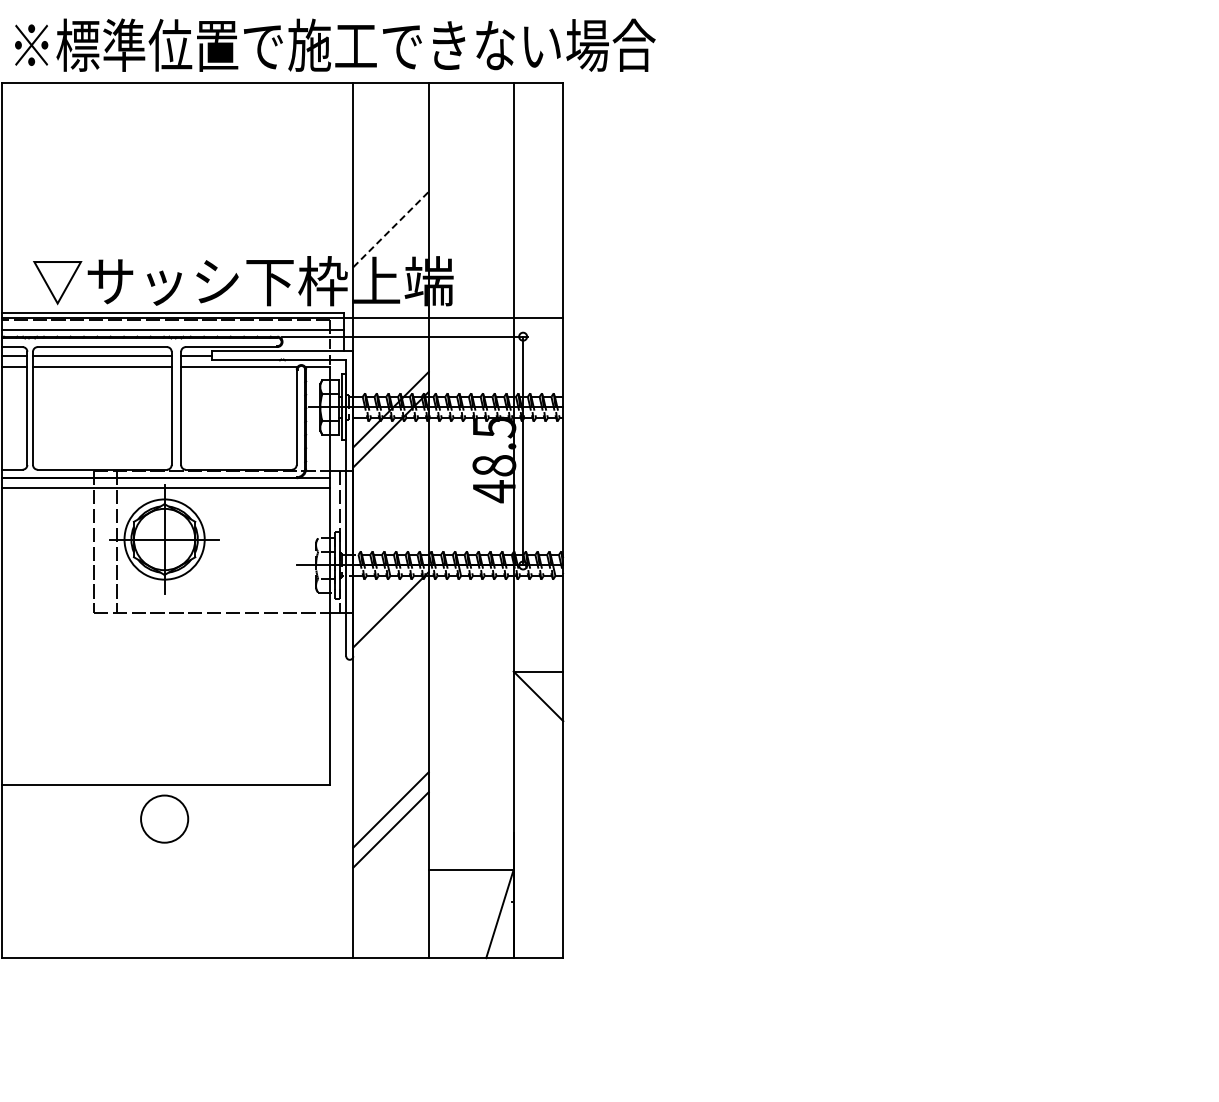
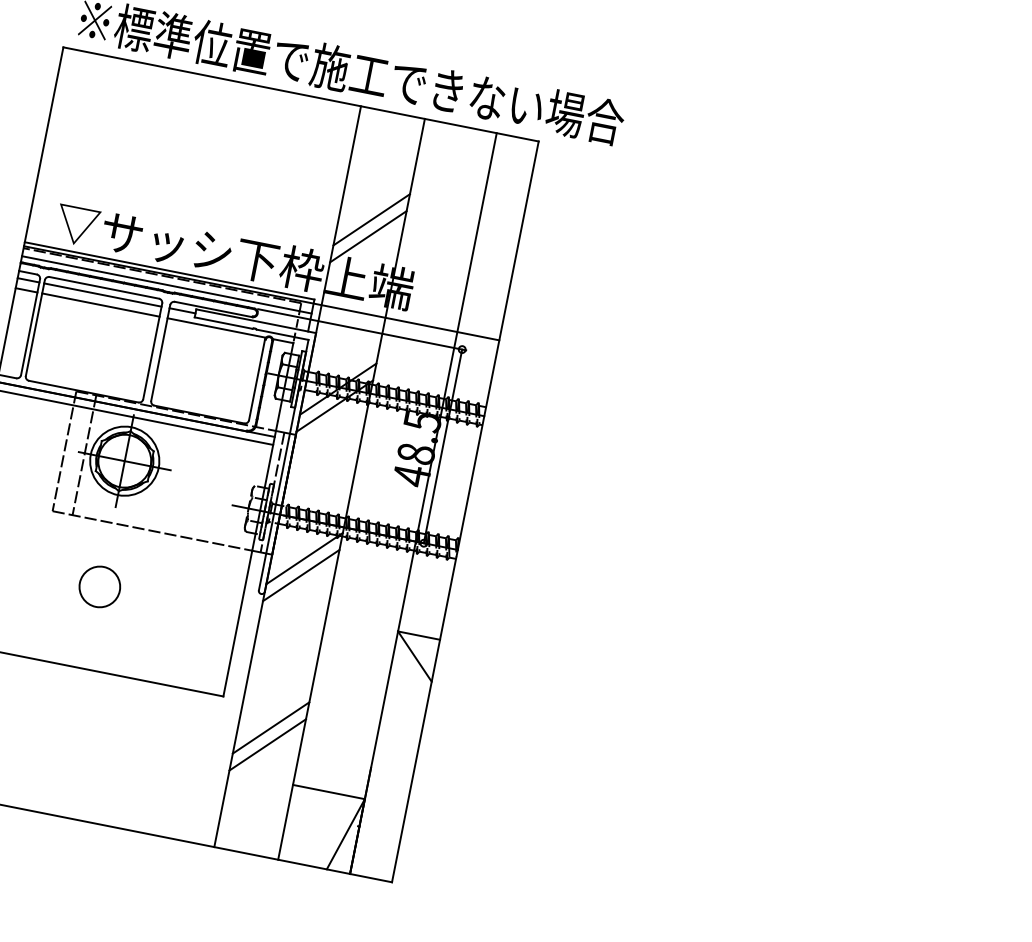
line: (390, 209) -> (371, 219), added
line: (391, 229) -> (368, 236), dashed -> solid
line: (390, 629) -> (300, 575), added
circle: (164, 818) -> (99, 586), moved

